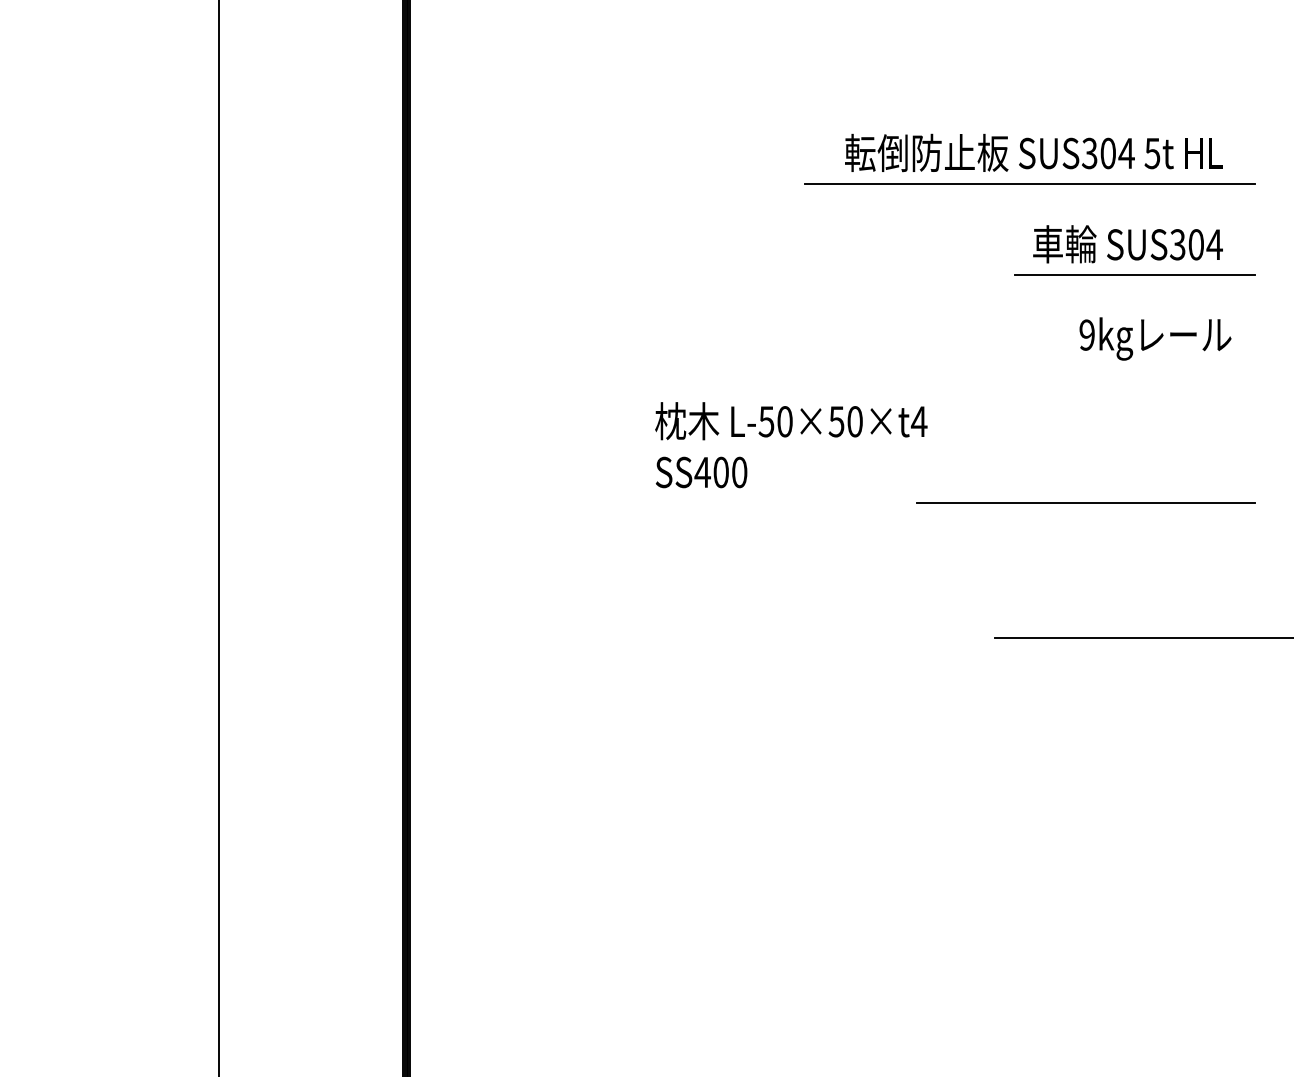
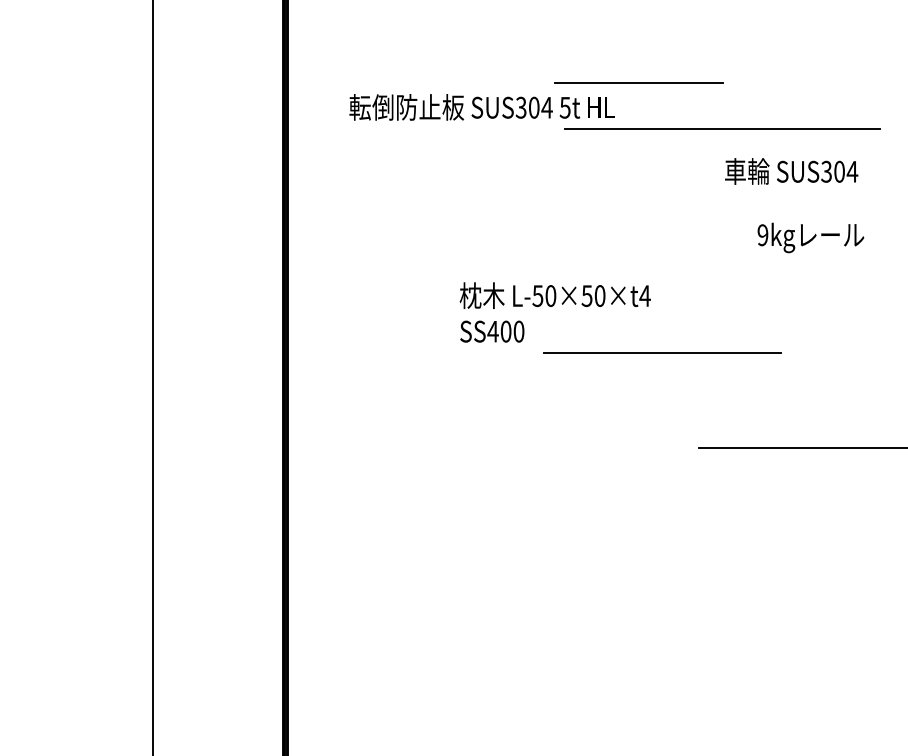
text: (1033, 152) -> (481, 107), moved
line: (1134, 274) -> (638, 82), moved
line: (1085, 502) -> (662, 352), moved

